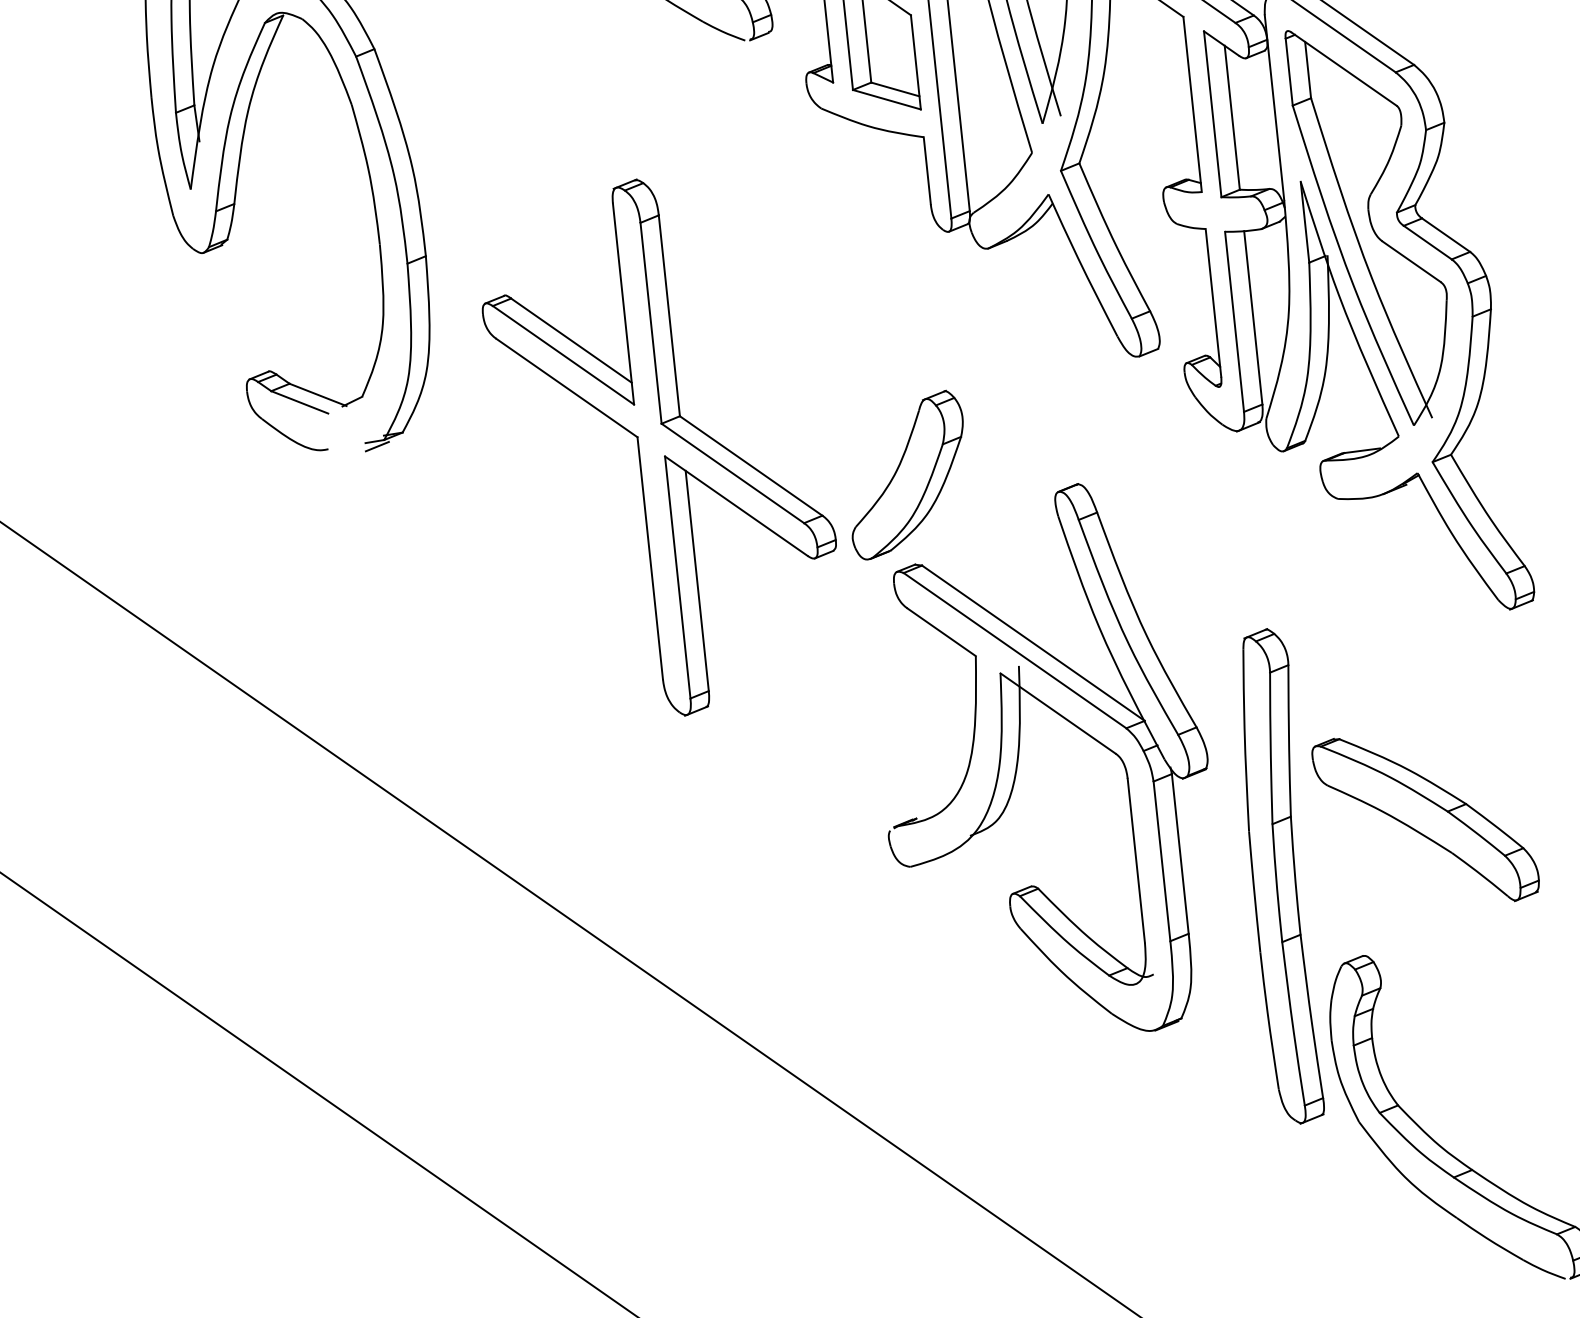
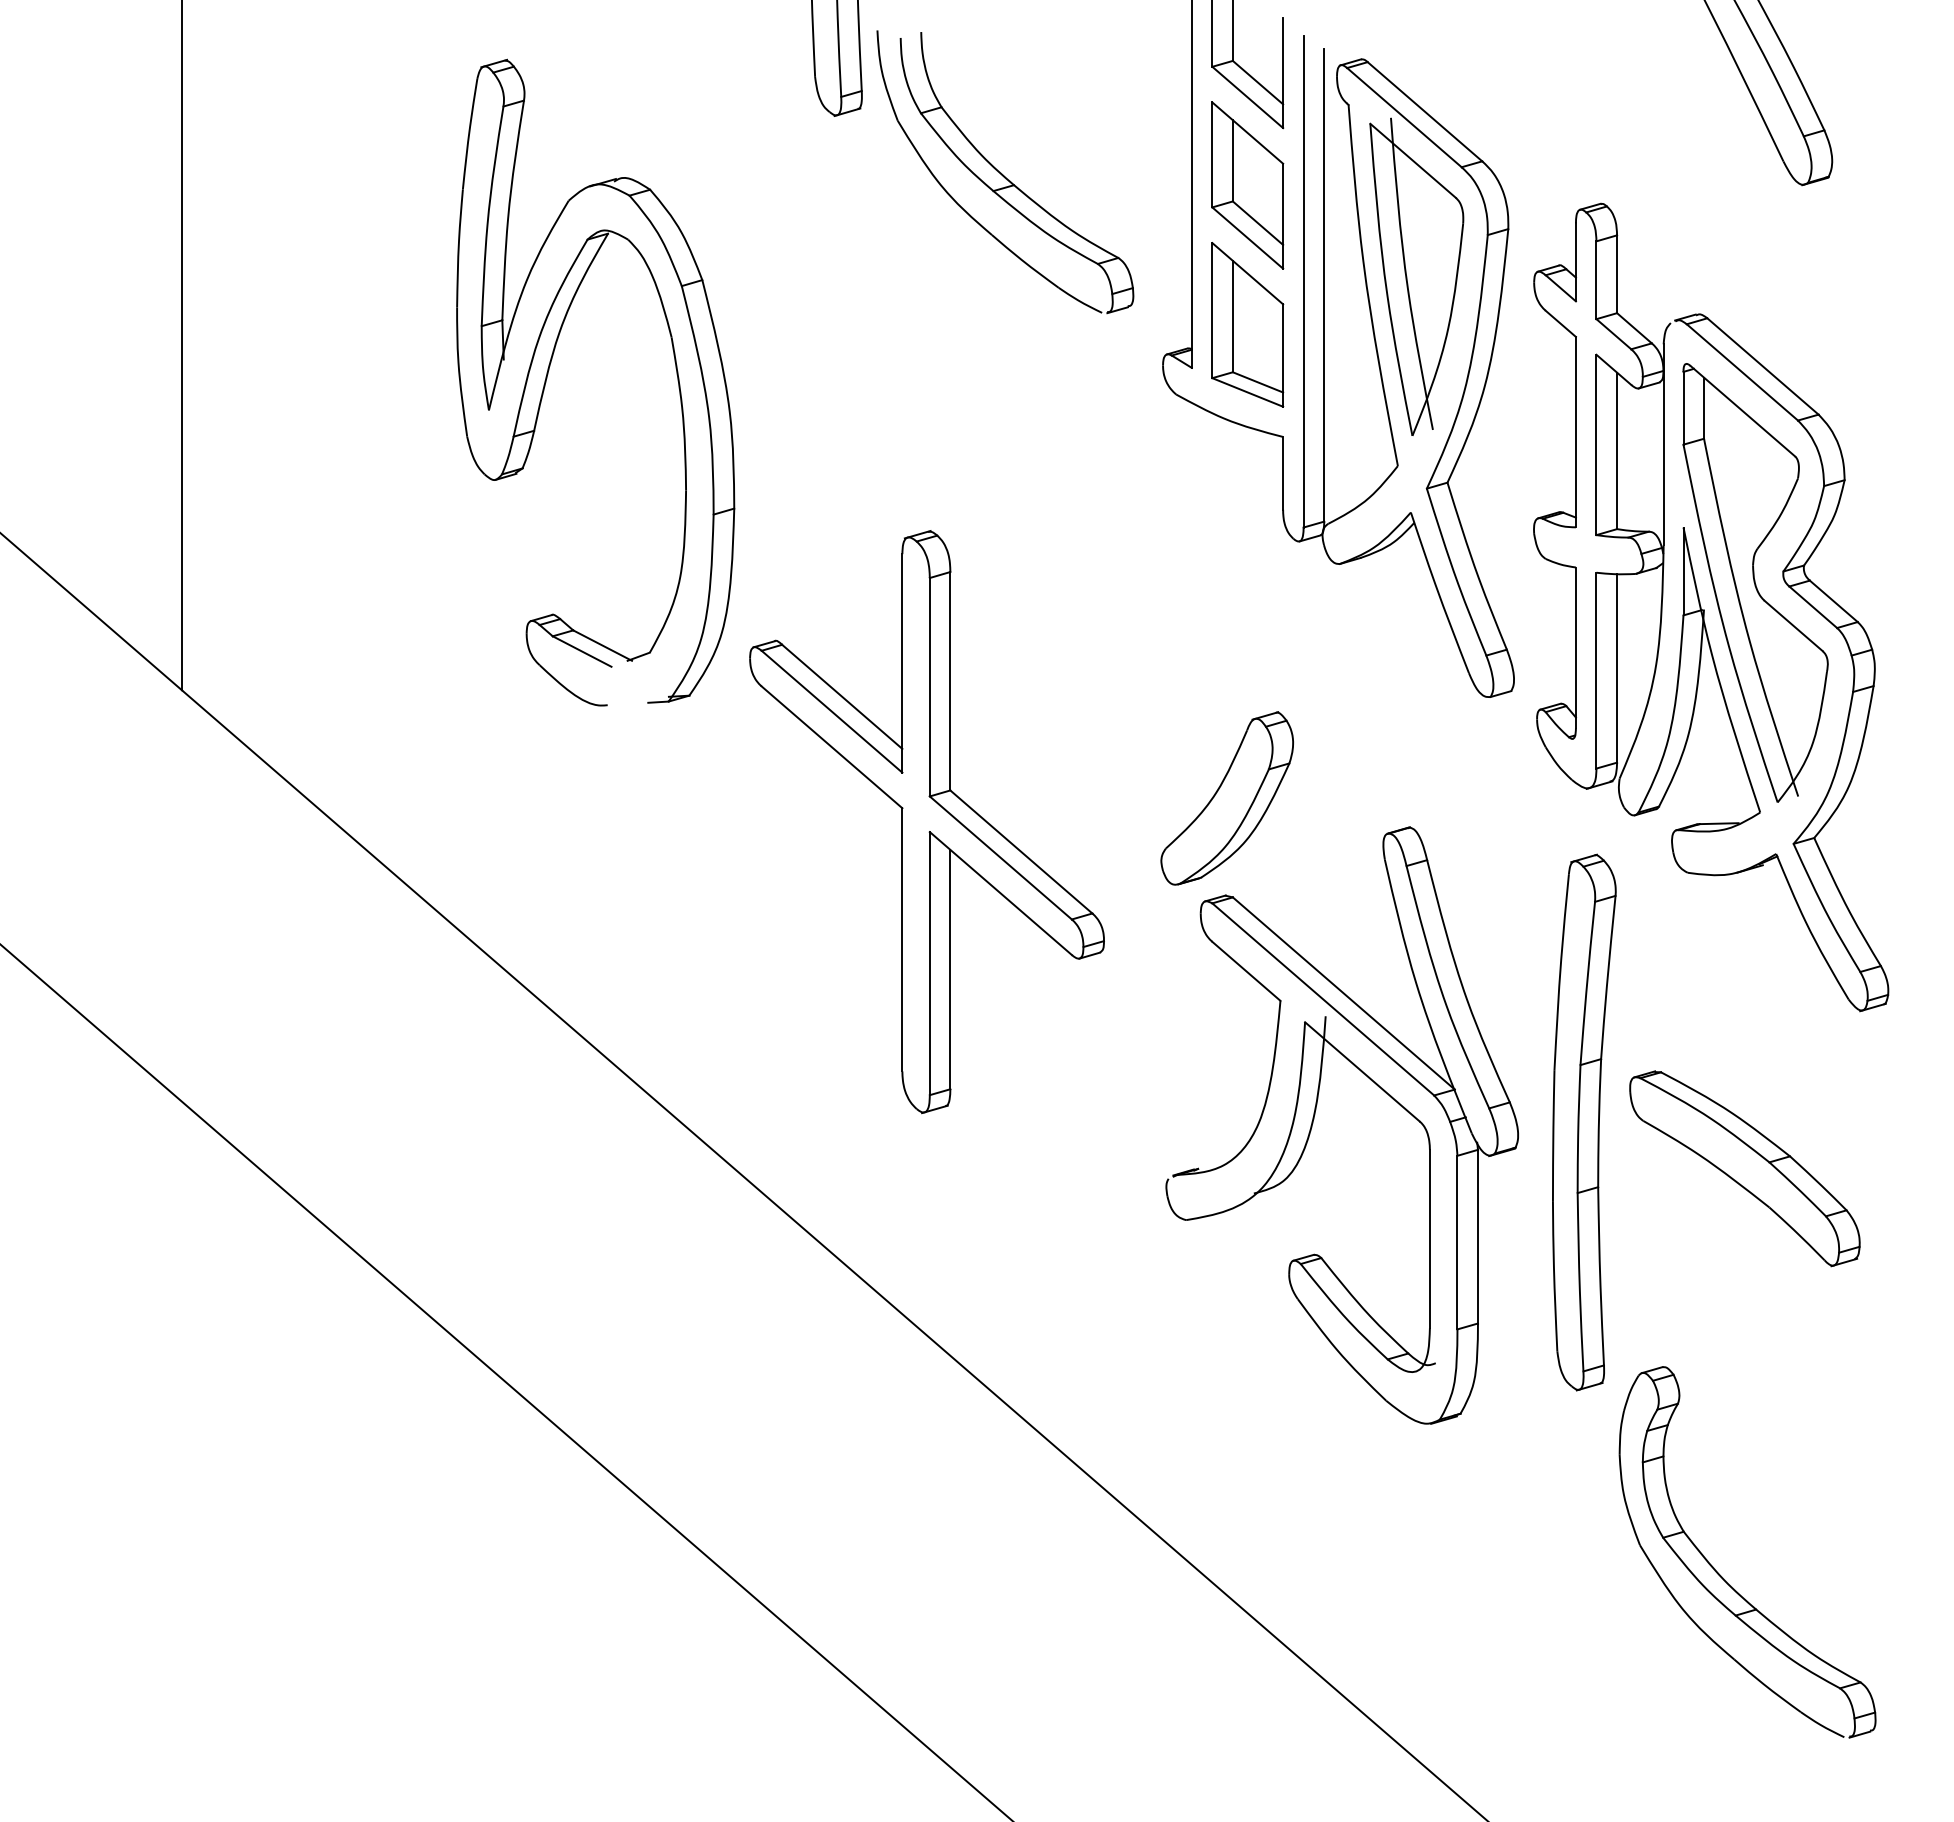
line: (377, 446) -> (660, 707), removed
part: (661, 448) -> (926, 822), moved
part: (1425, 819) -> (1744, 1168), moved
part: (1281, 876) -> (1584, 1122), moved

